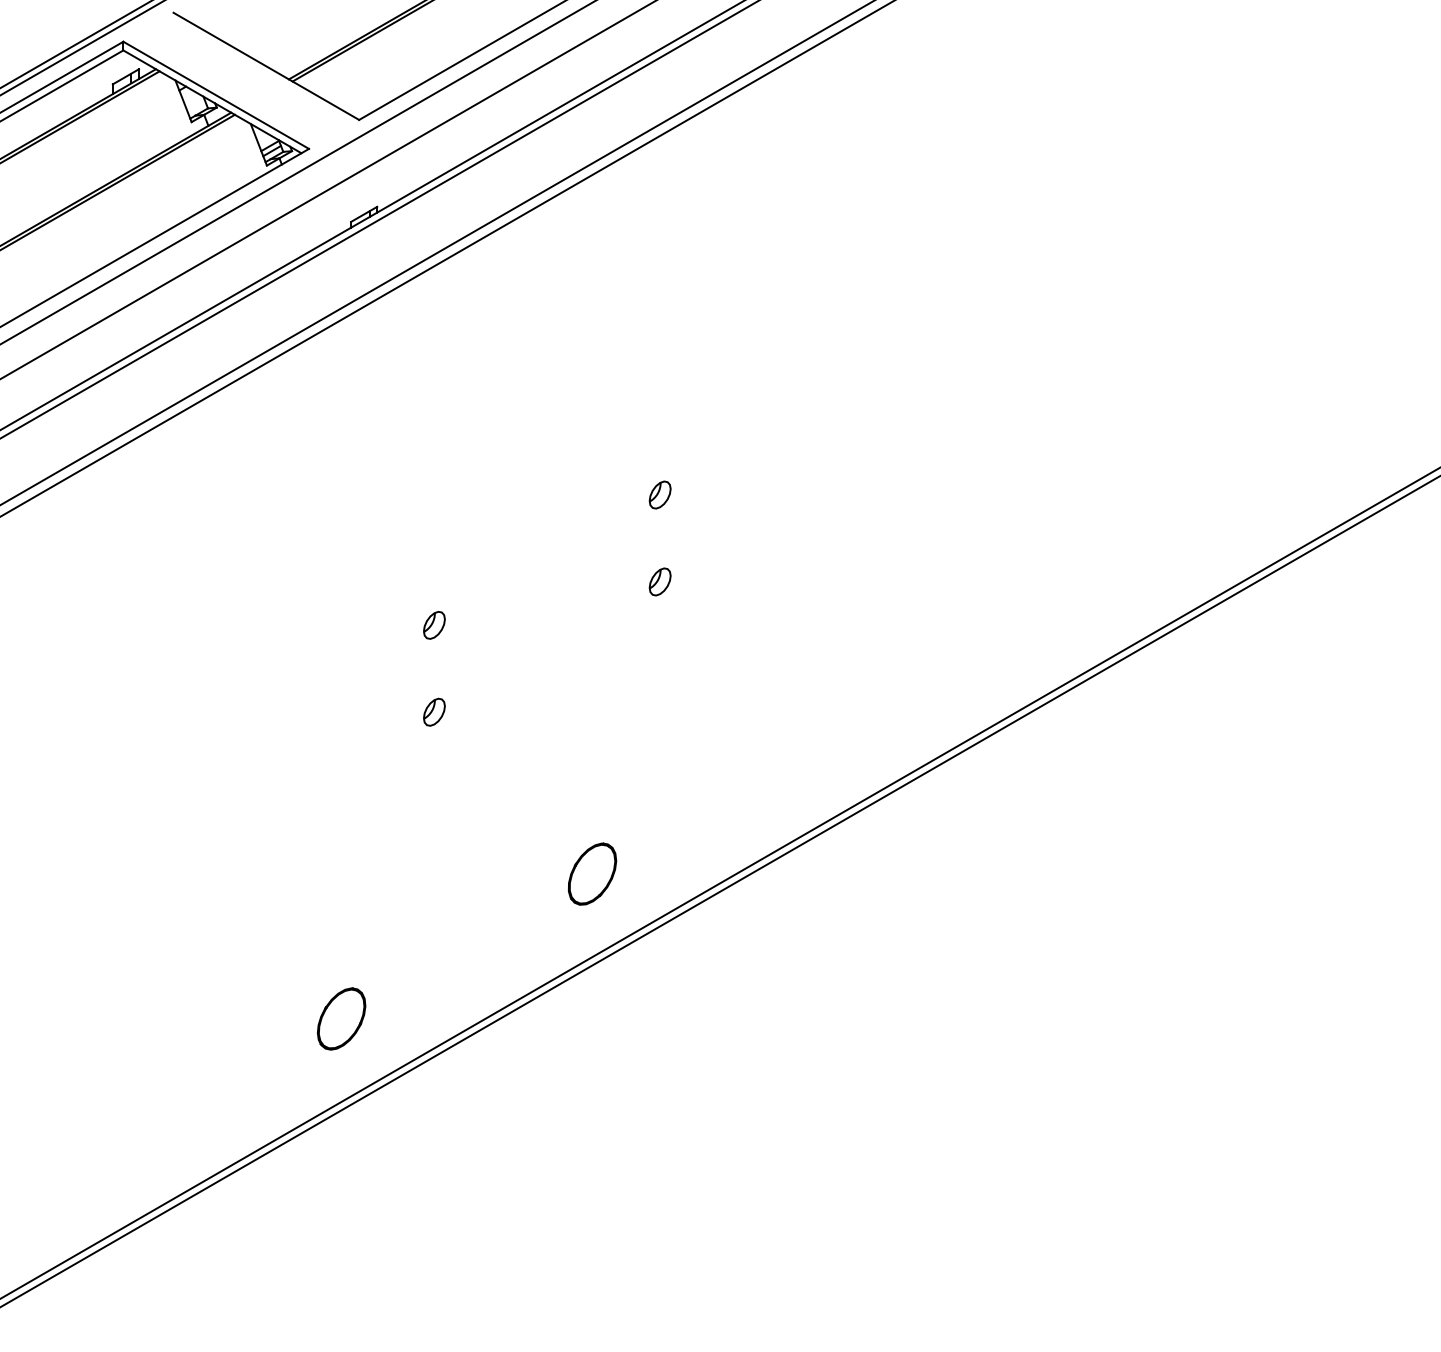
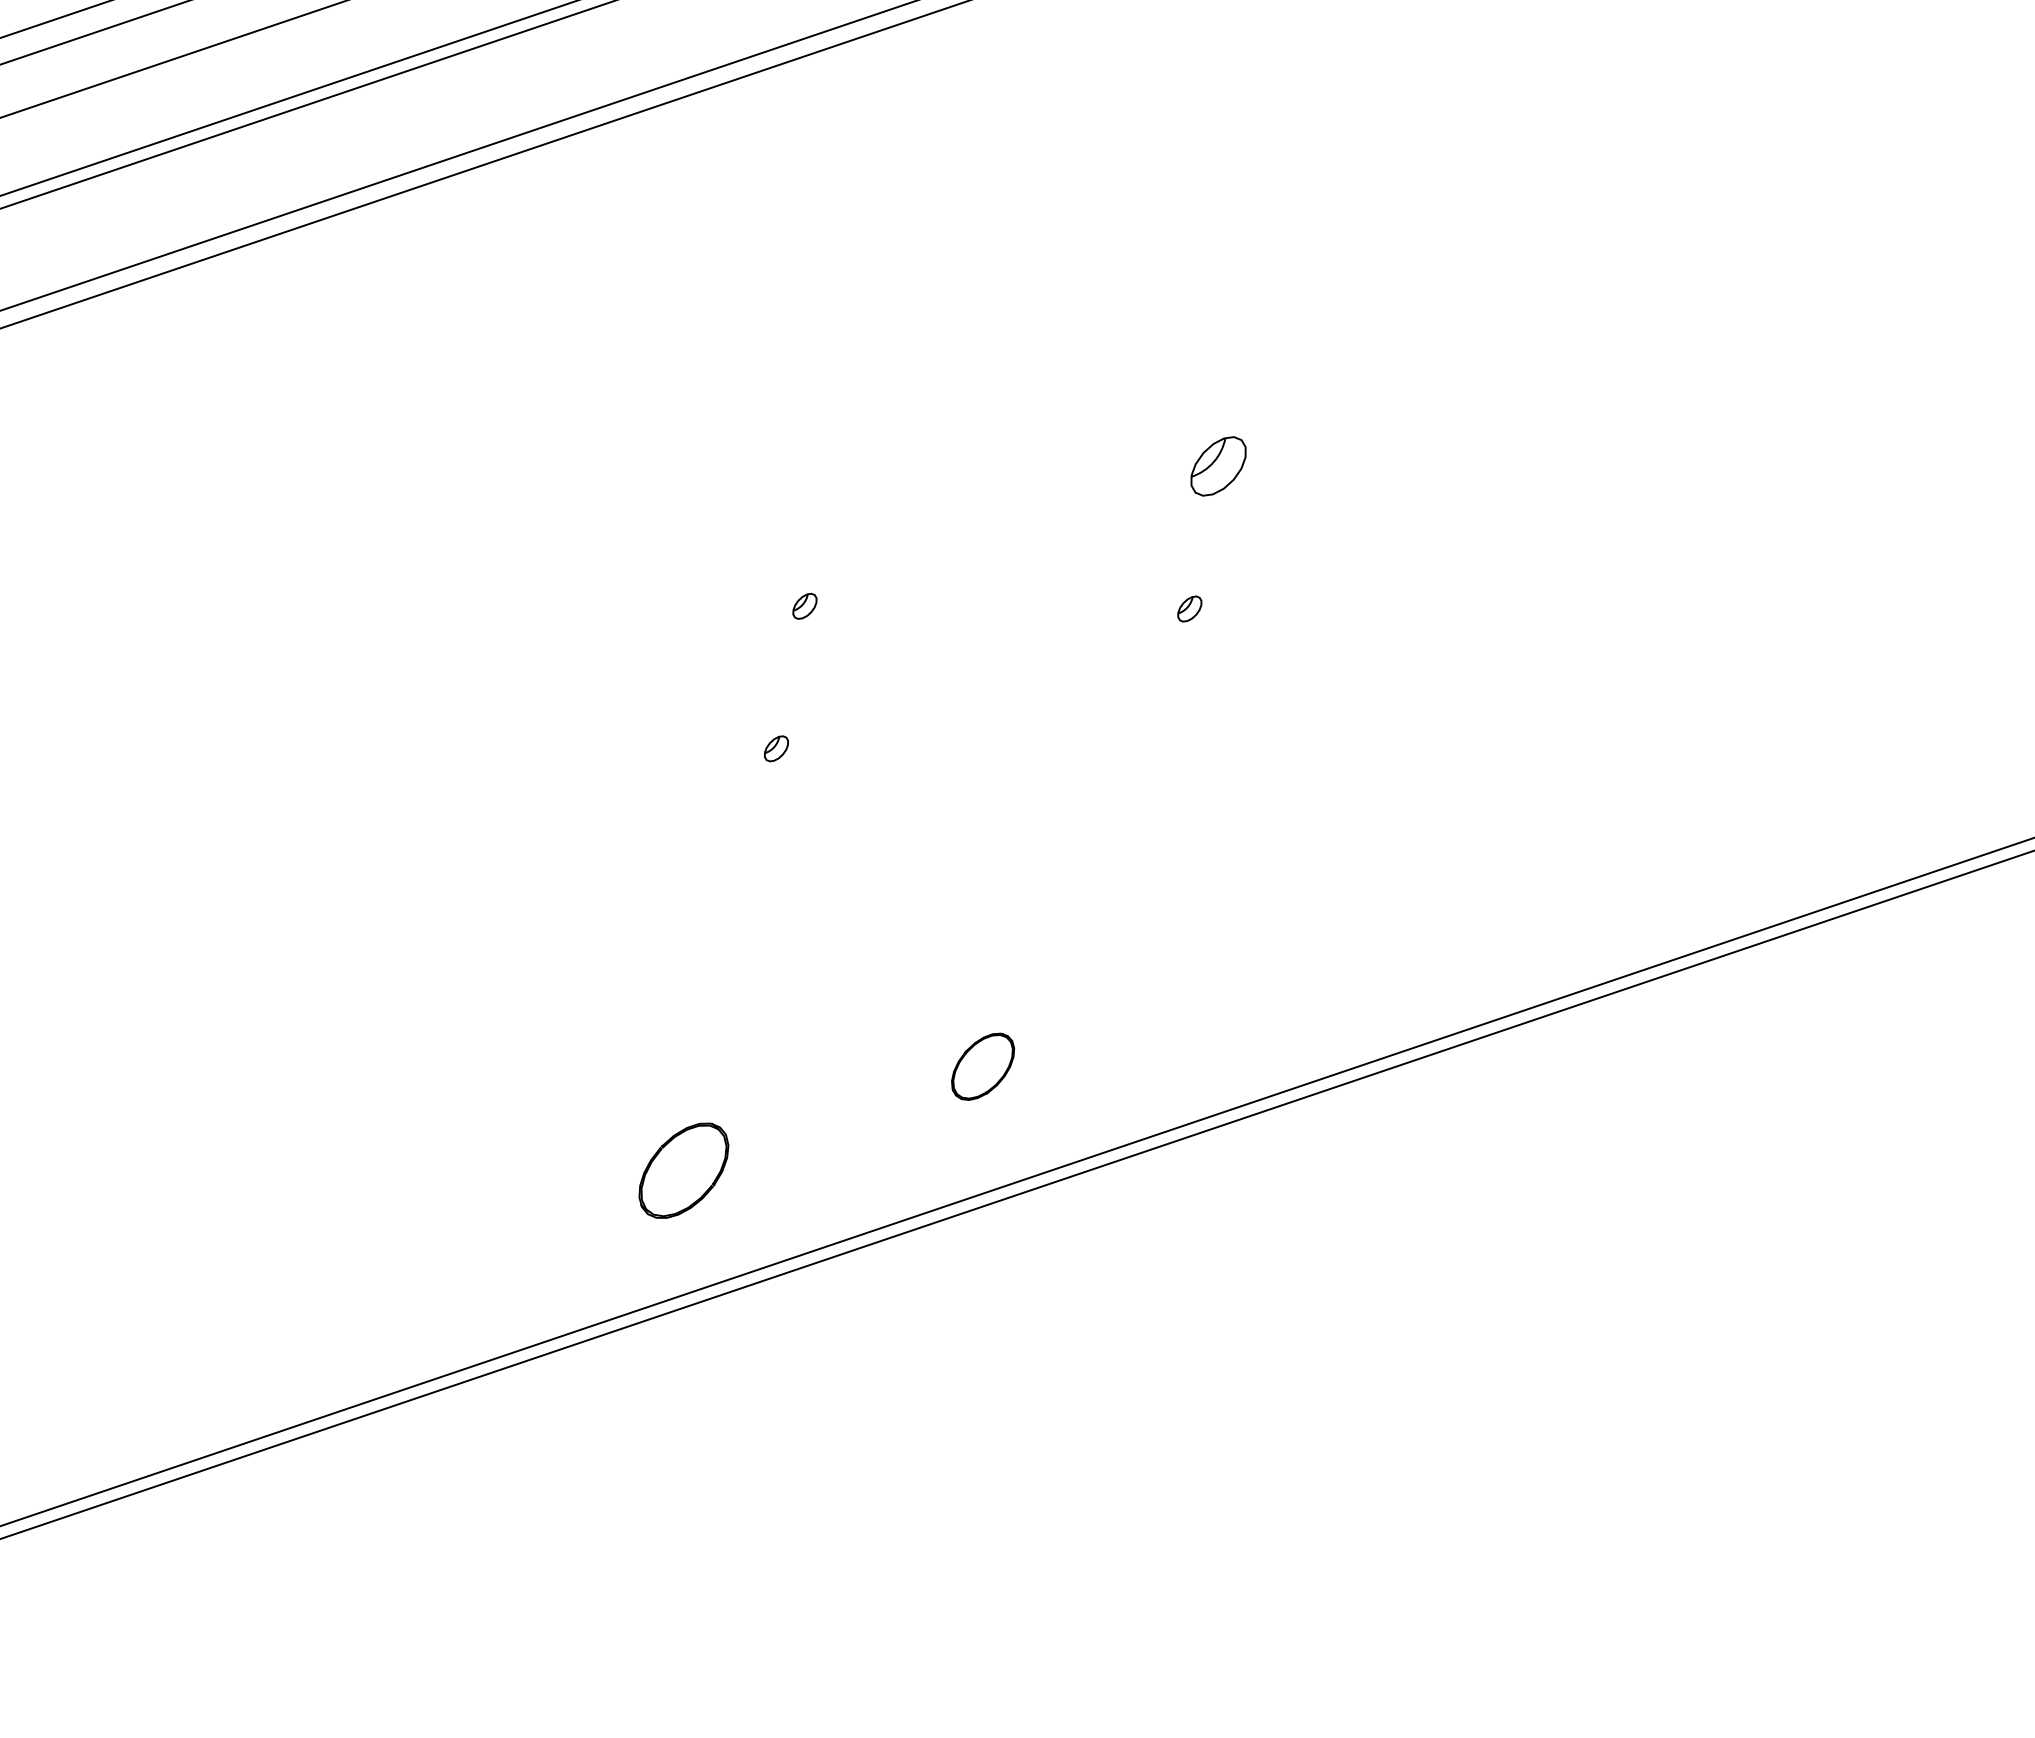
part: (659, 494) -> (1217, 465), size x1.4
part: (659, 581) -> (1188, 608), size x0.6
part: (434, 625) -> (804, 606), size x0.6
part: (434, 711) -> (776, 747), size x0.6
part: (592, 873) -> (983, 1065), size x0.7
part: (341, 1018) -> (683, 1169), moved

